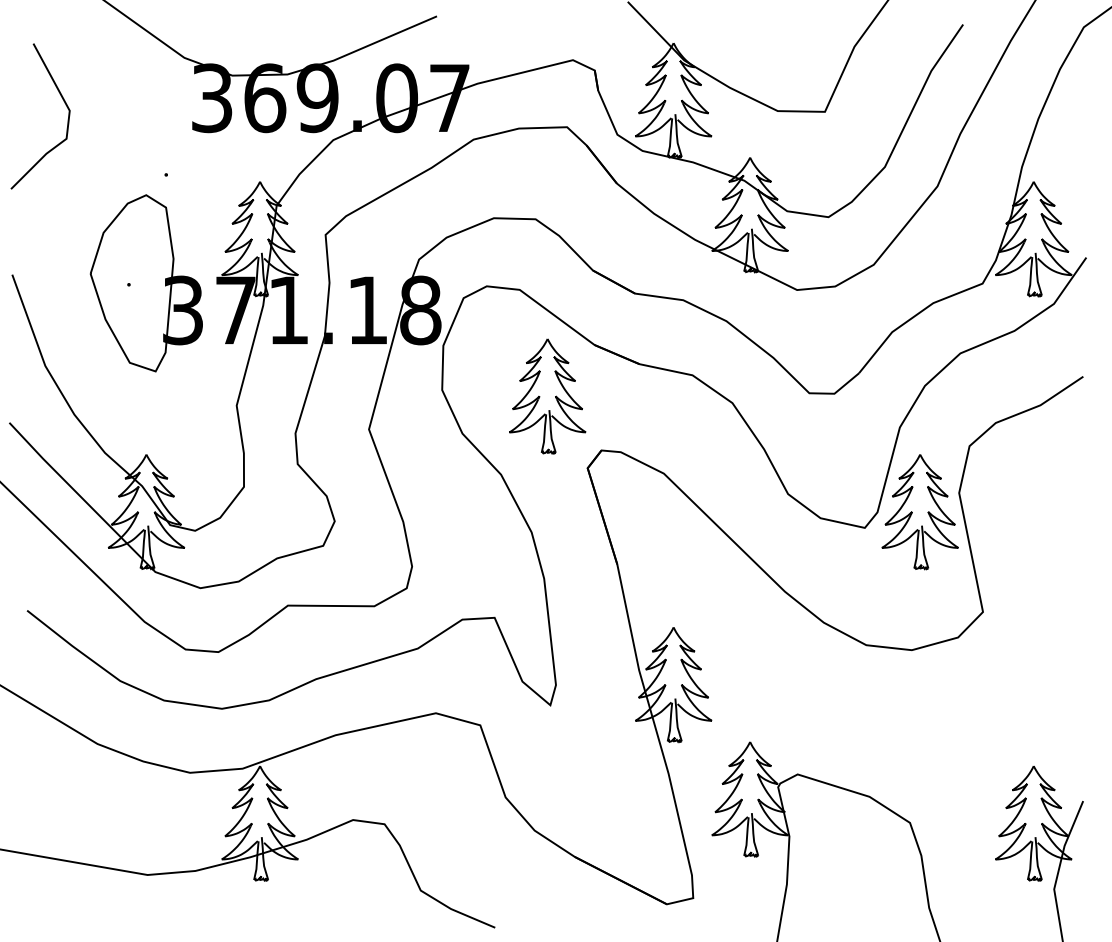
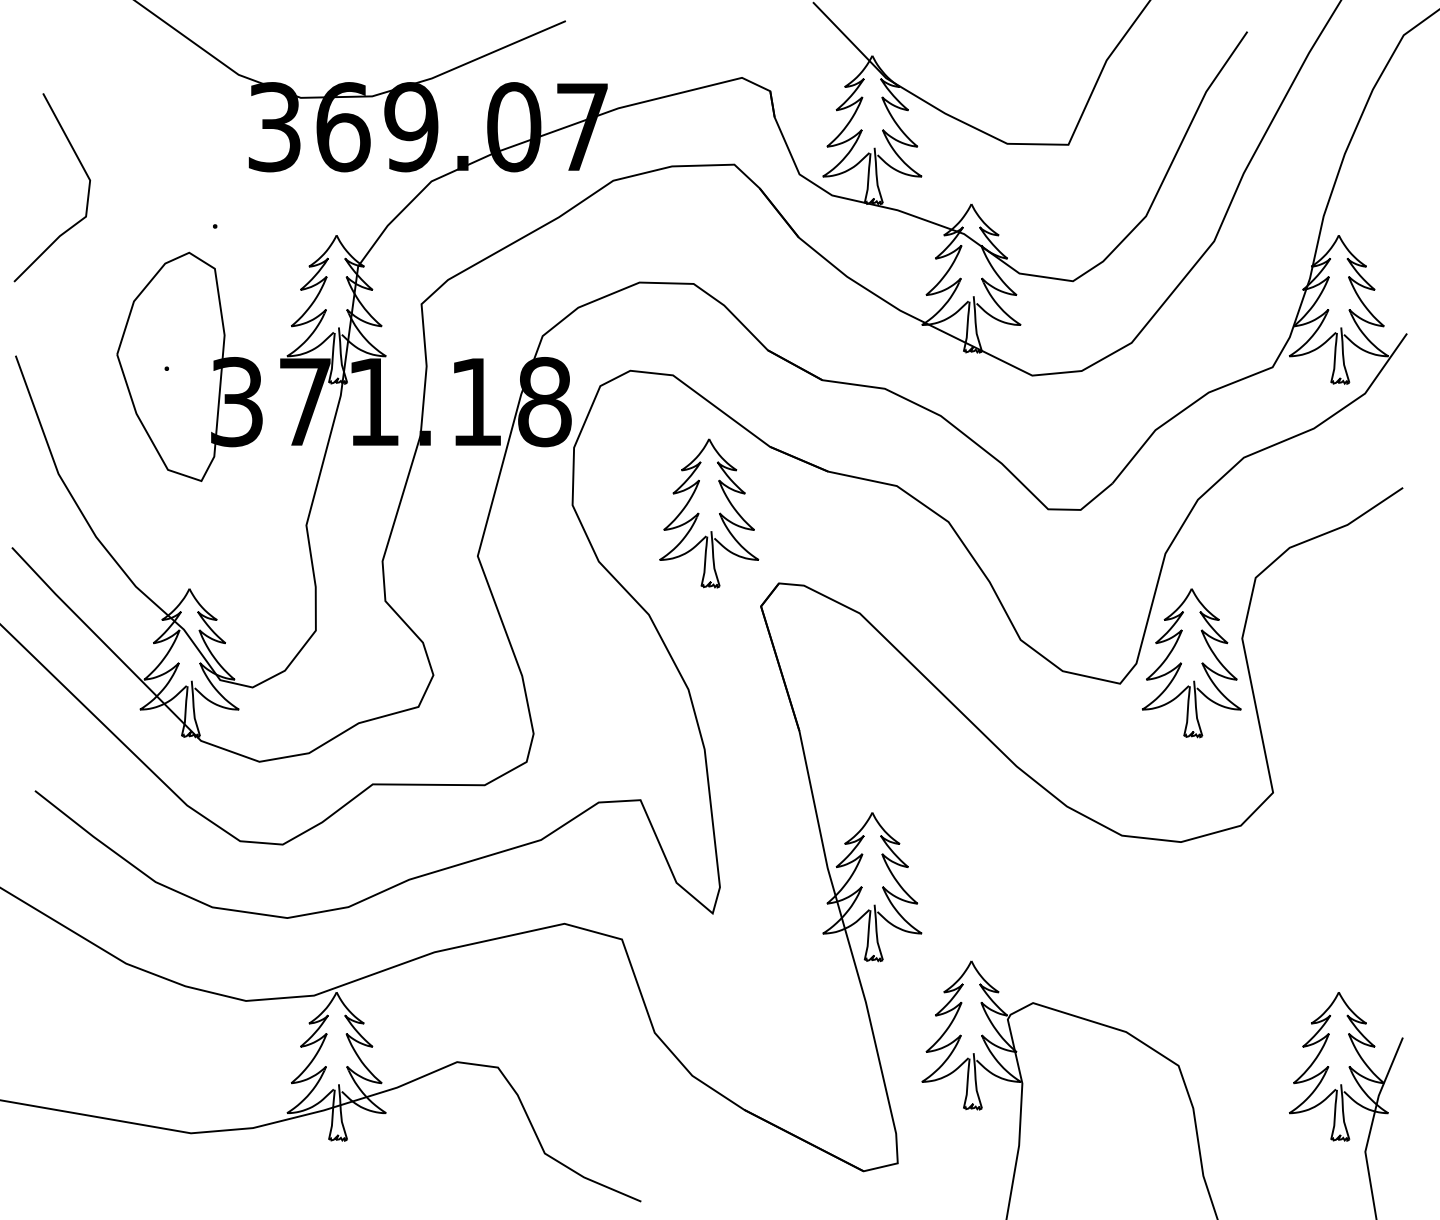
line: (64, 103) -> (83, 170), moved

